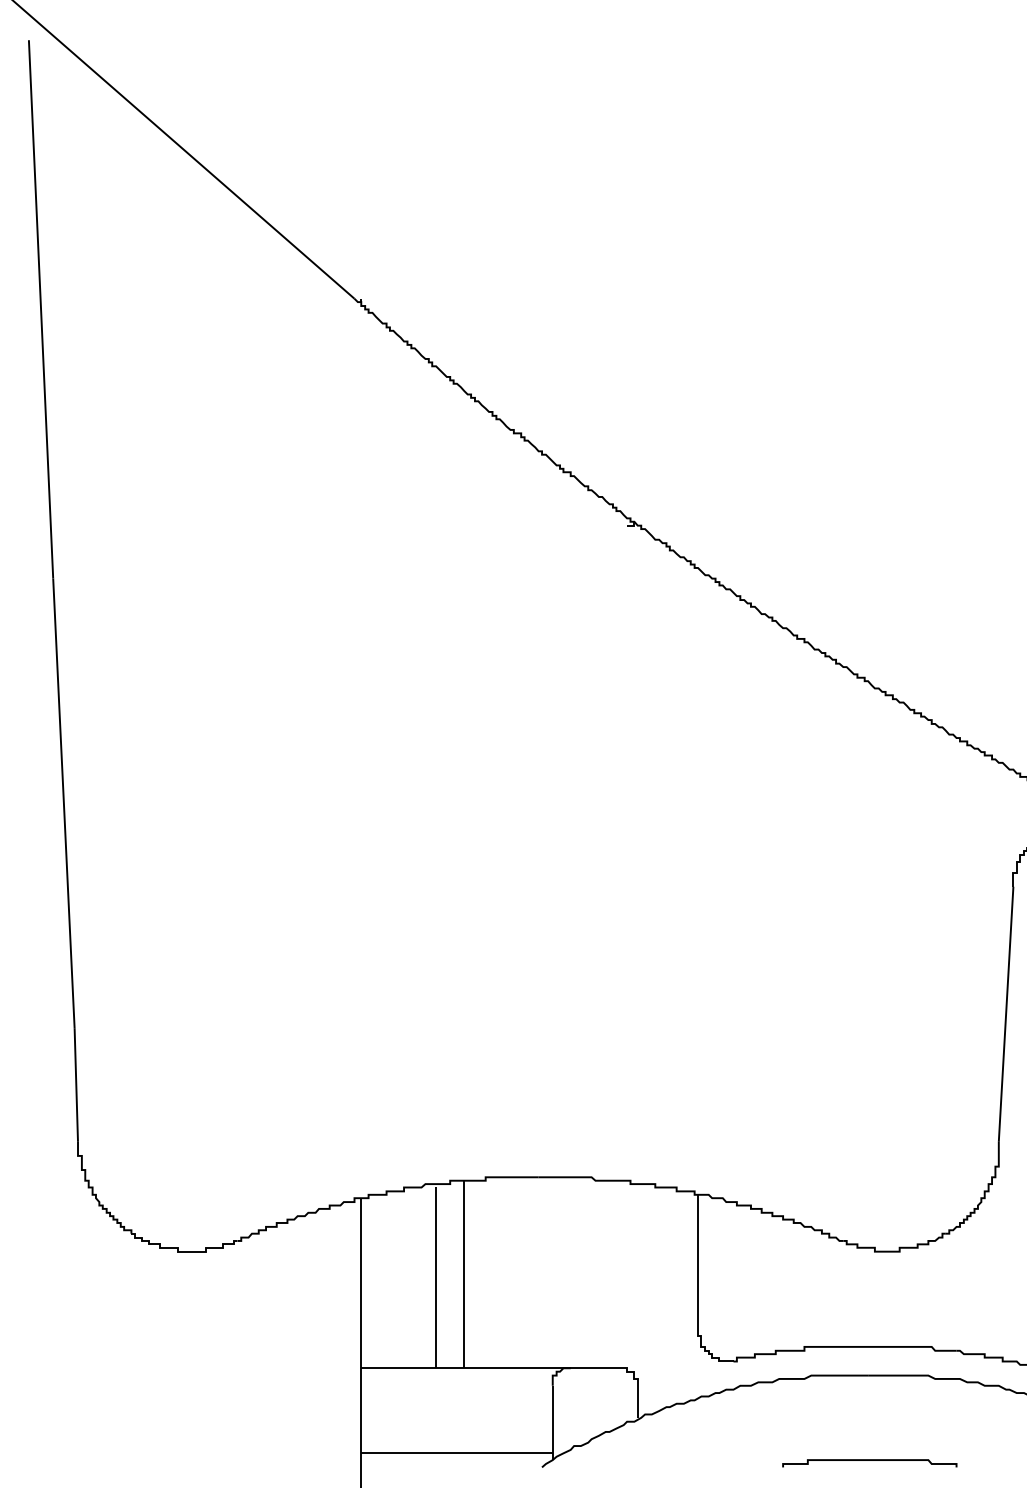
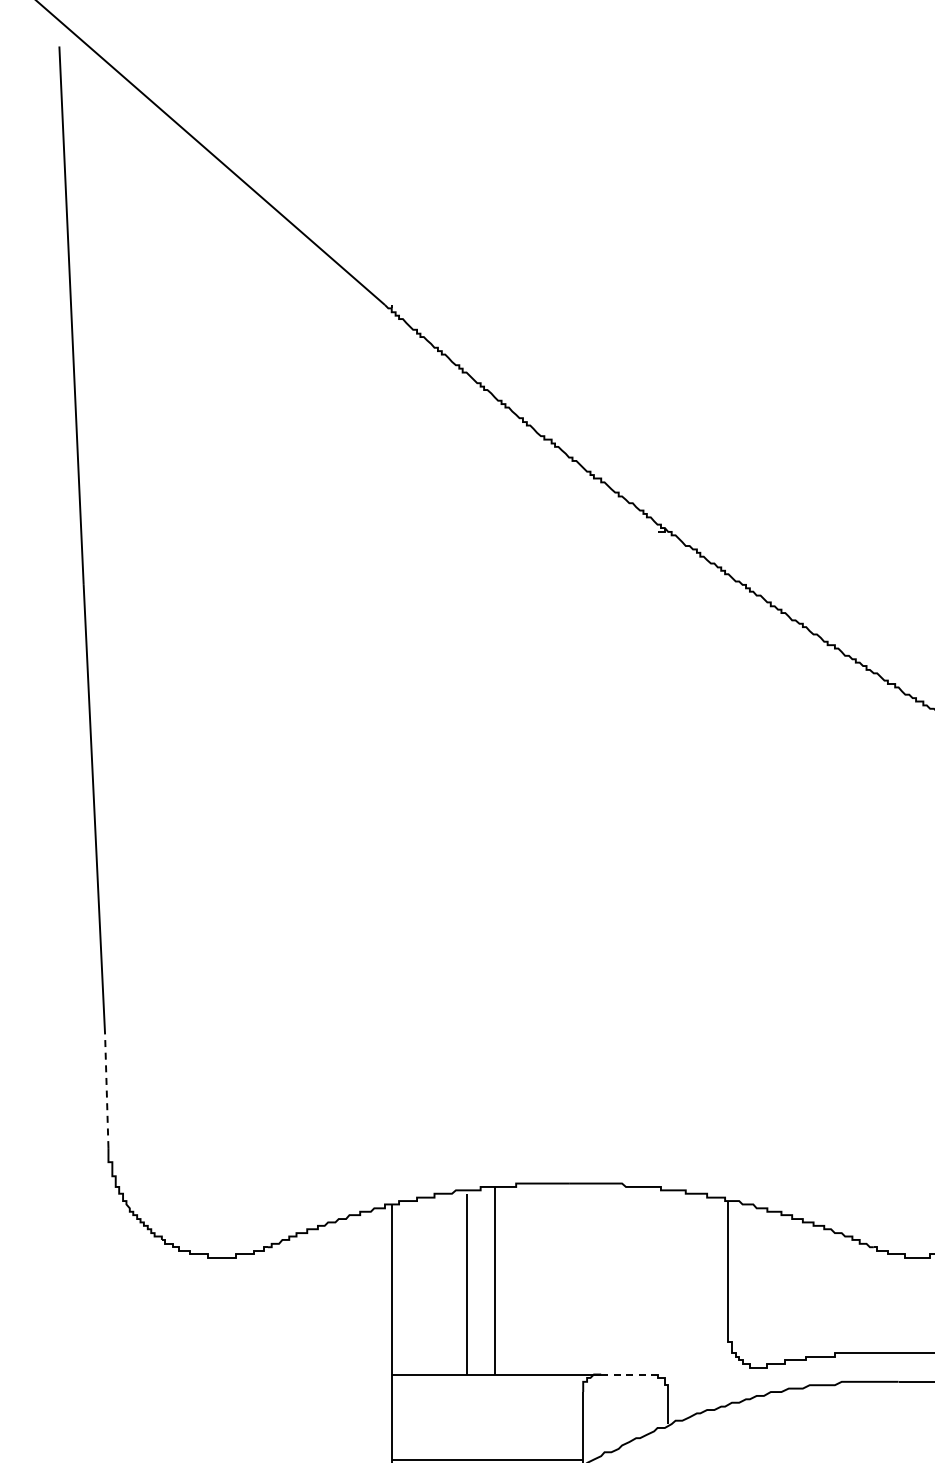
line: (76, 1084) -> (106, 1090), solid -> dashed
line: (595, 1368) -> (625, 1374), solid -> dashed

